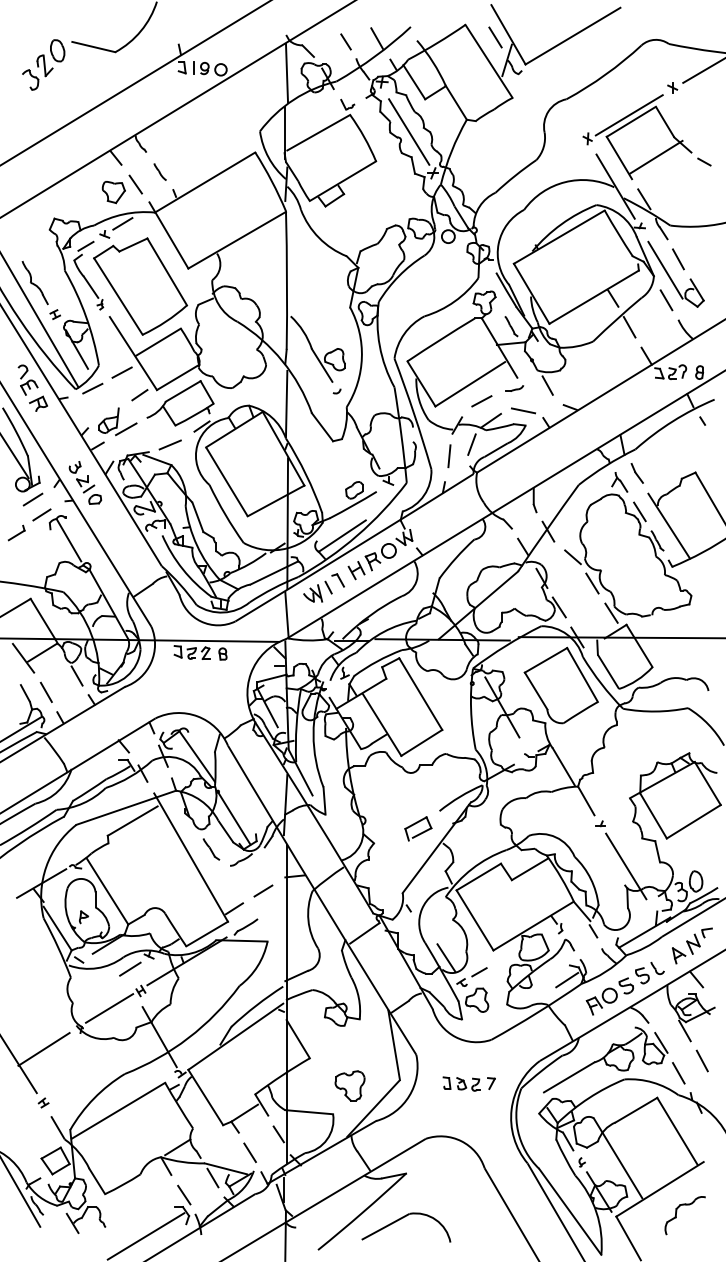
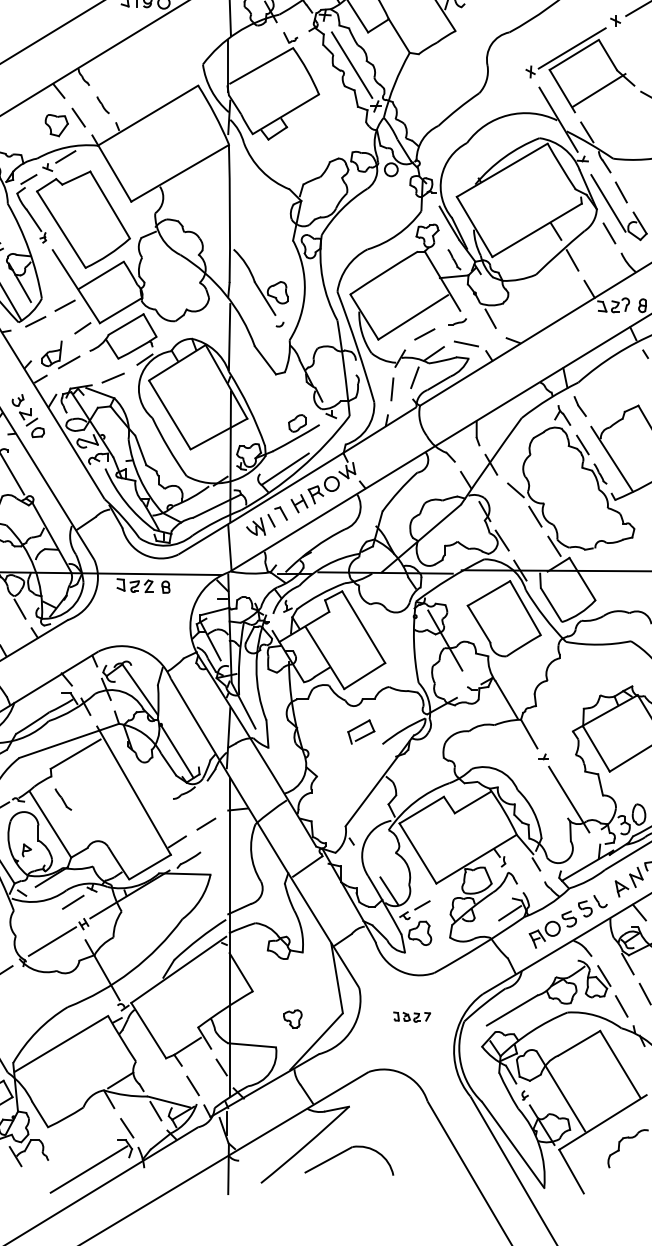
part: (418, 828) -> (361, 731), moved
part: (211, 849) -> (63, 799), moved
part: (468, 1083) -> (411, 1016), size x0.7
part: (349, 1085) -> (292, 1018), size x0.6

